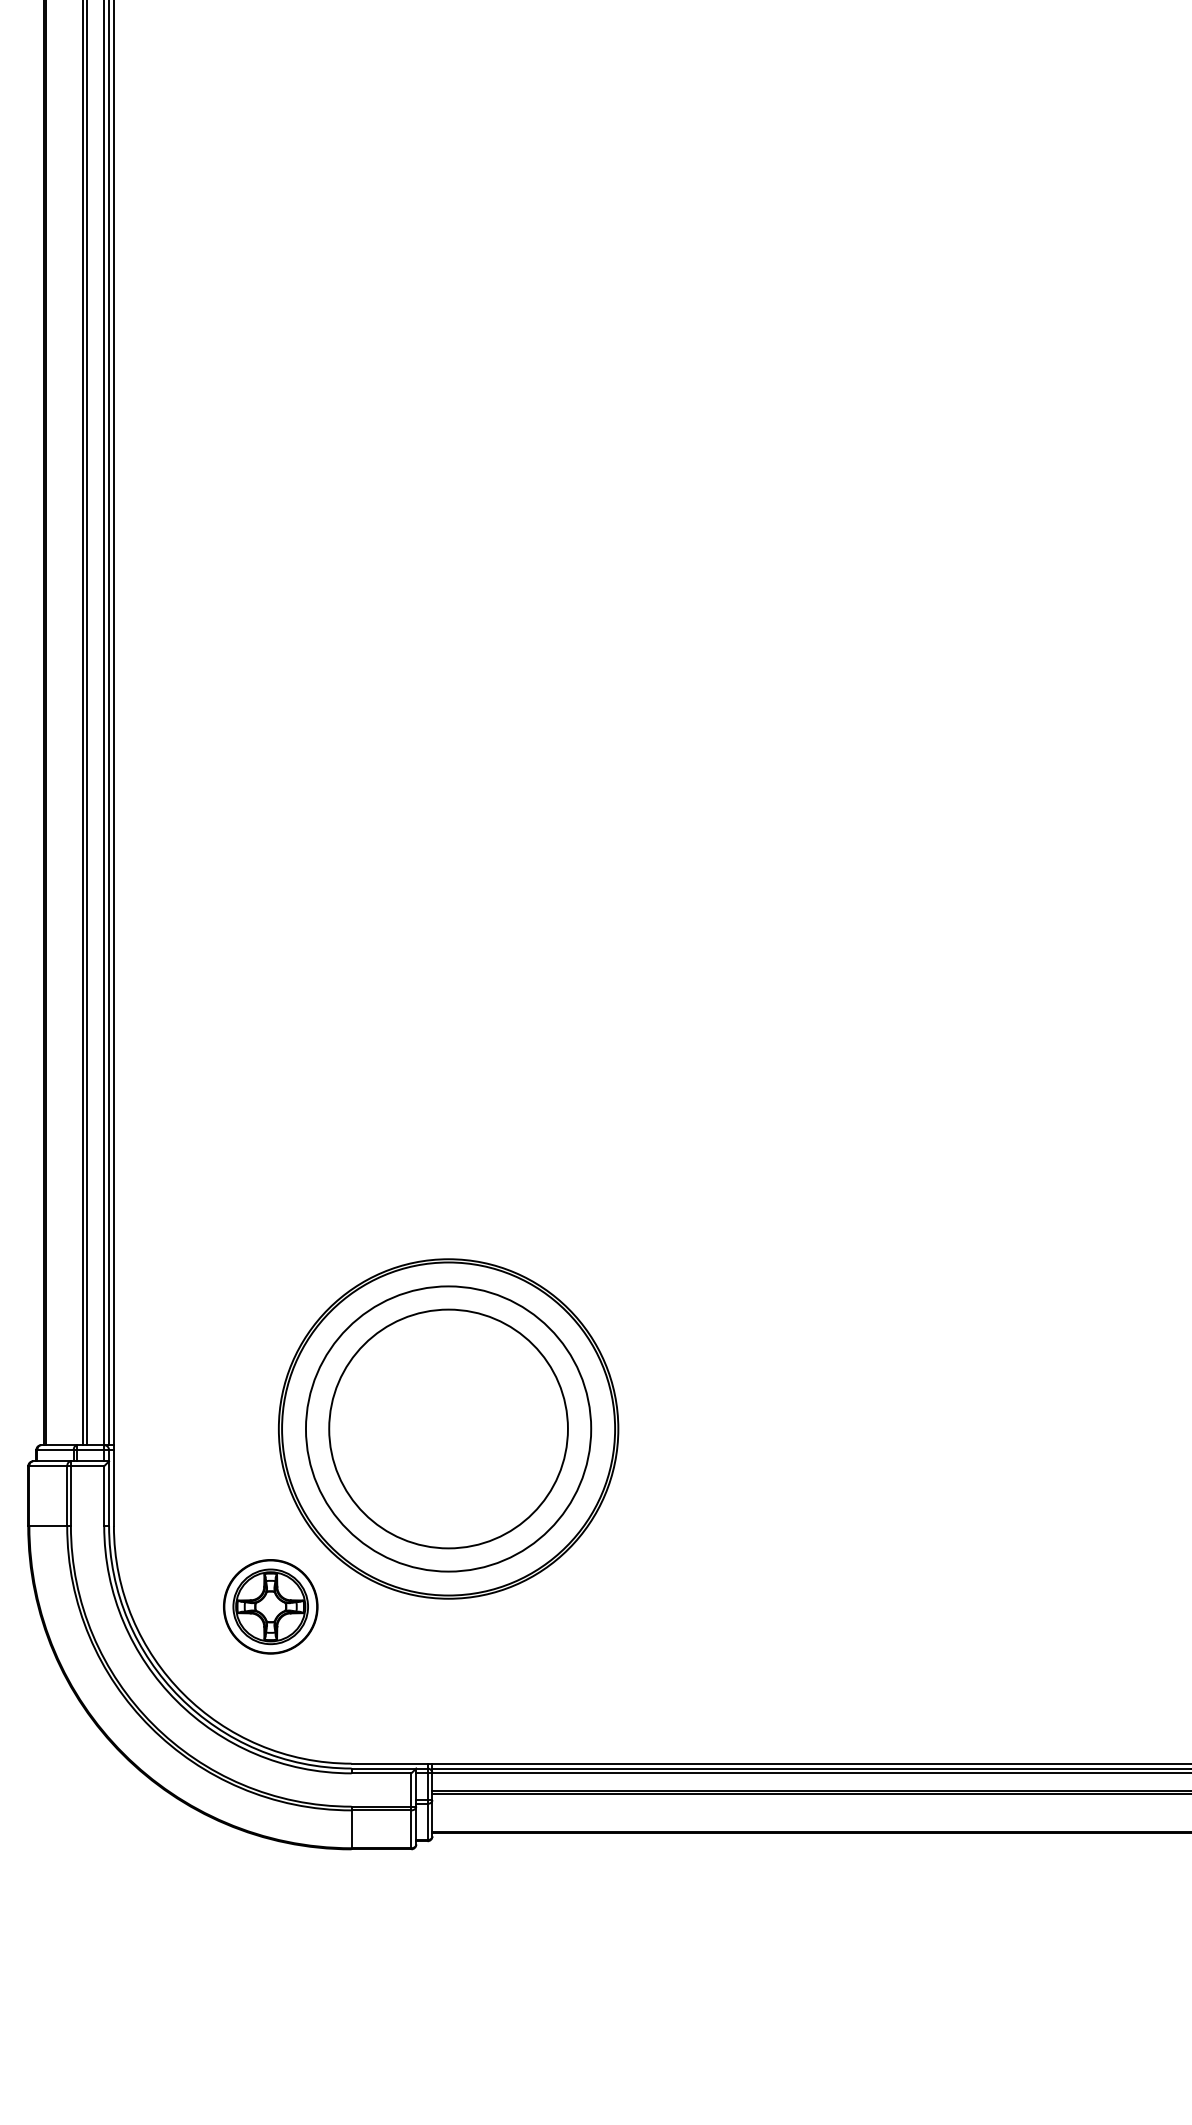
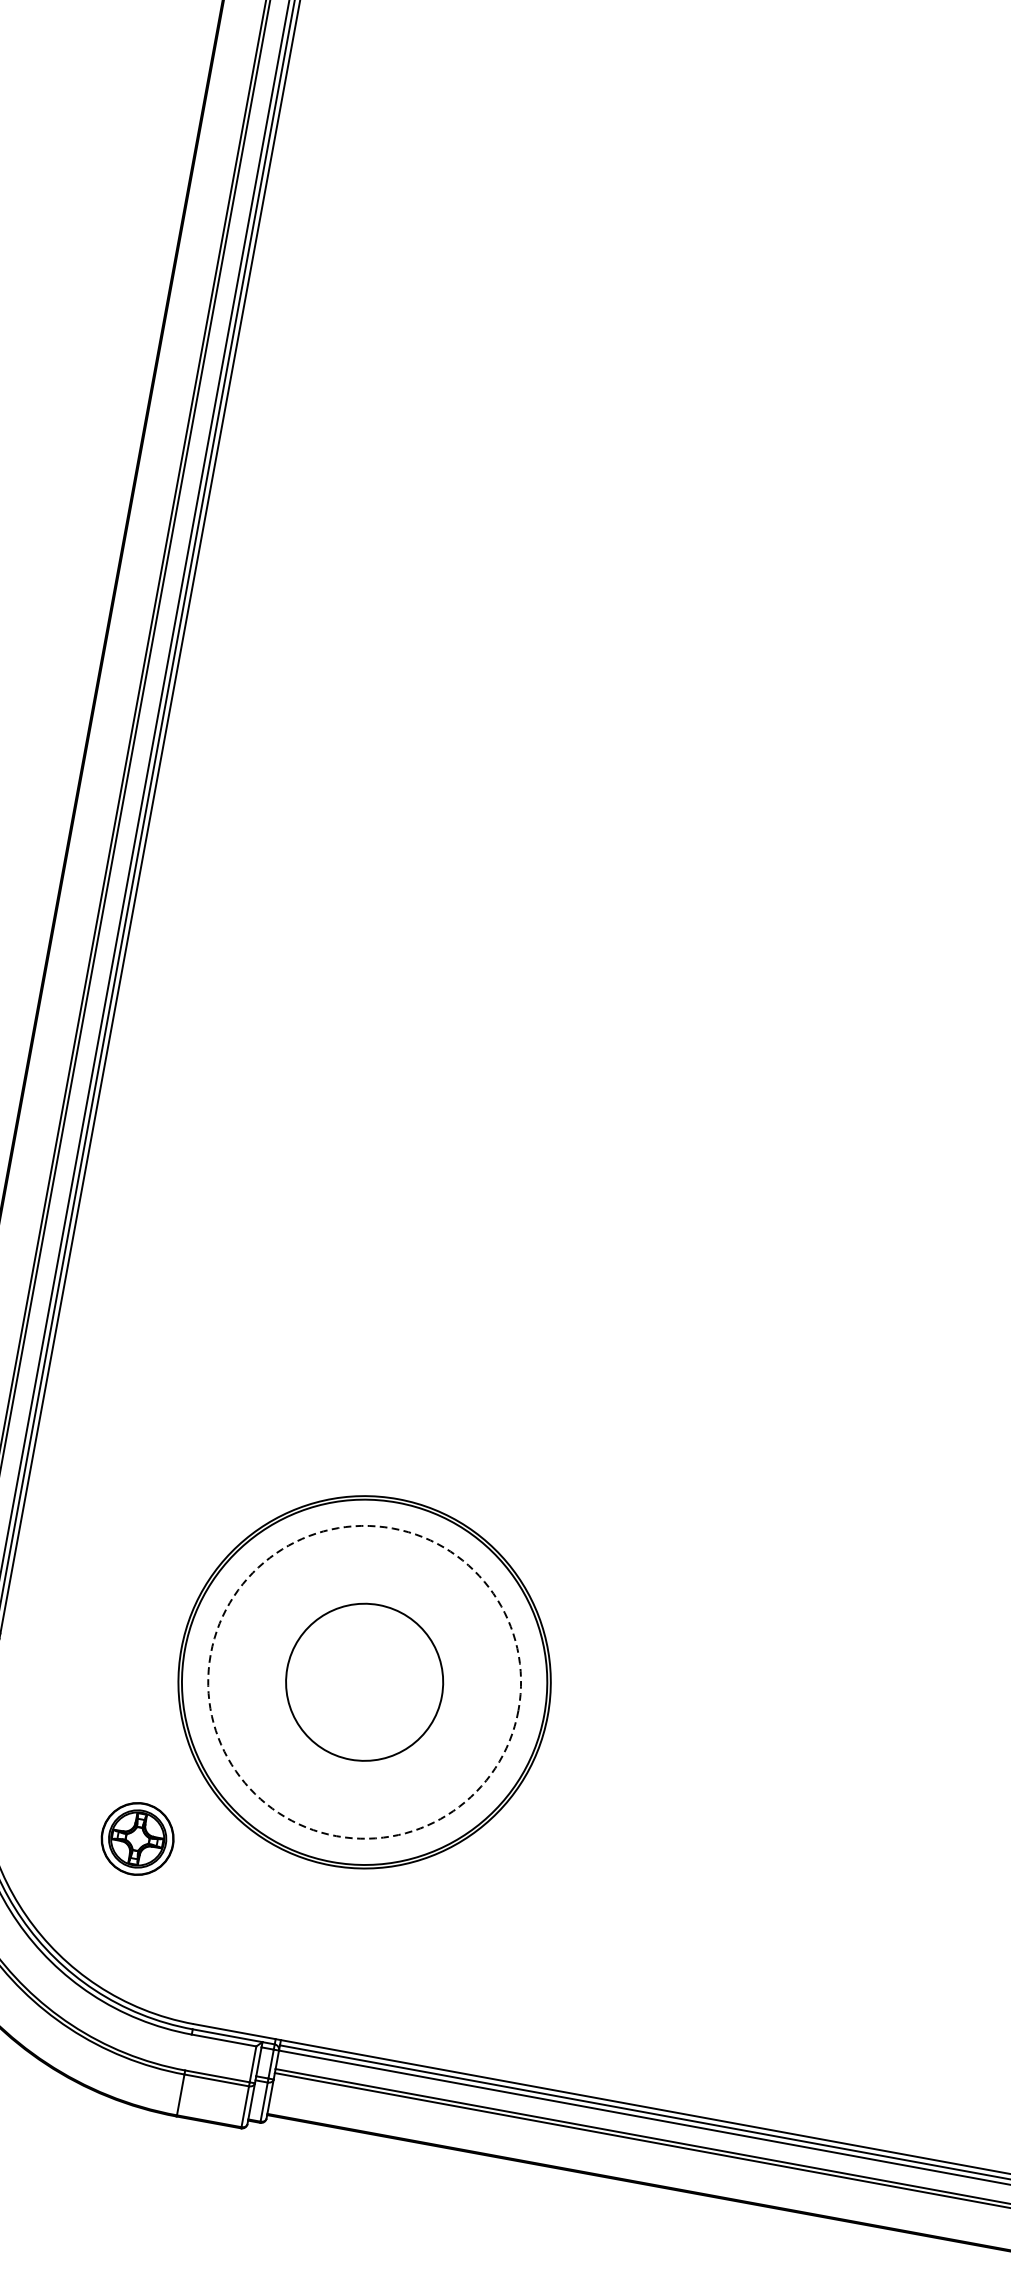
circle: (448, 1428) -> (364, 1681), size x0.6
circle: (448, 1428) -> (364, 1681), solid -> dashed
part: (270, 1606) -> (137, 1838), size x0.7

